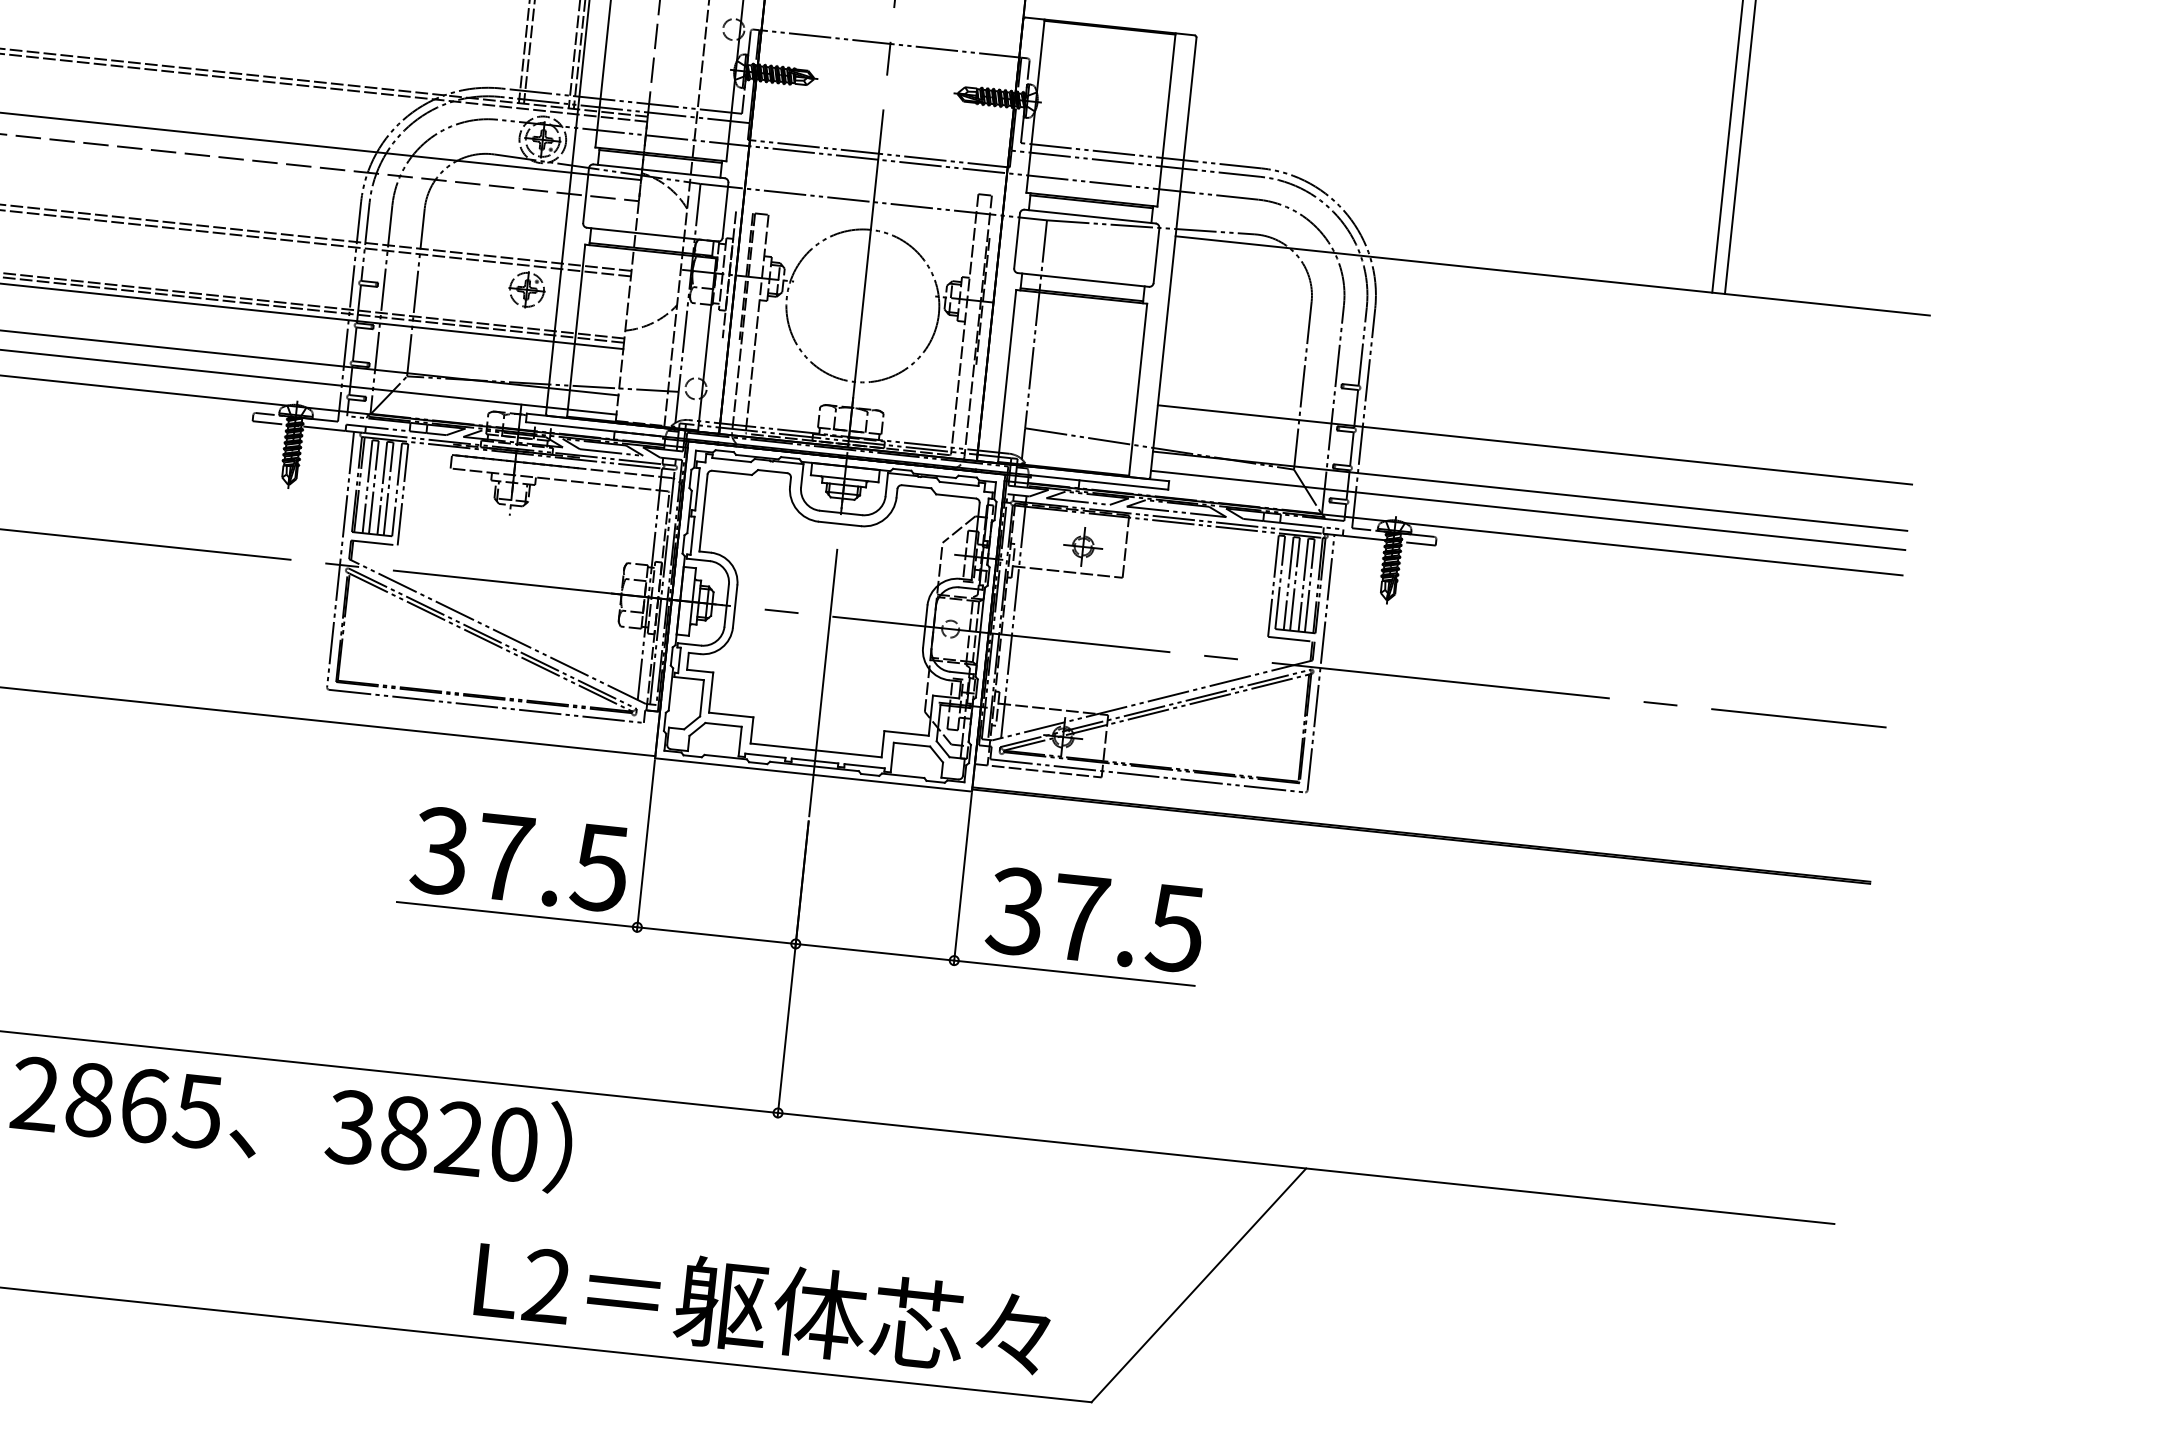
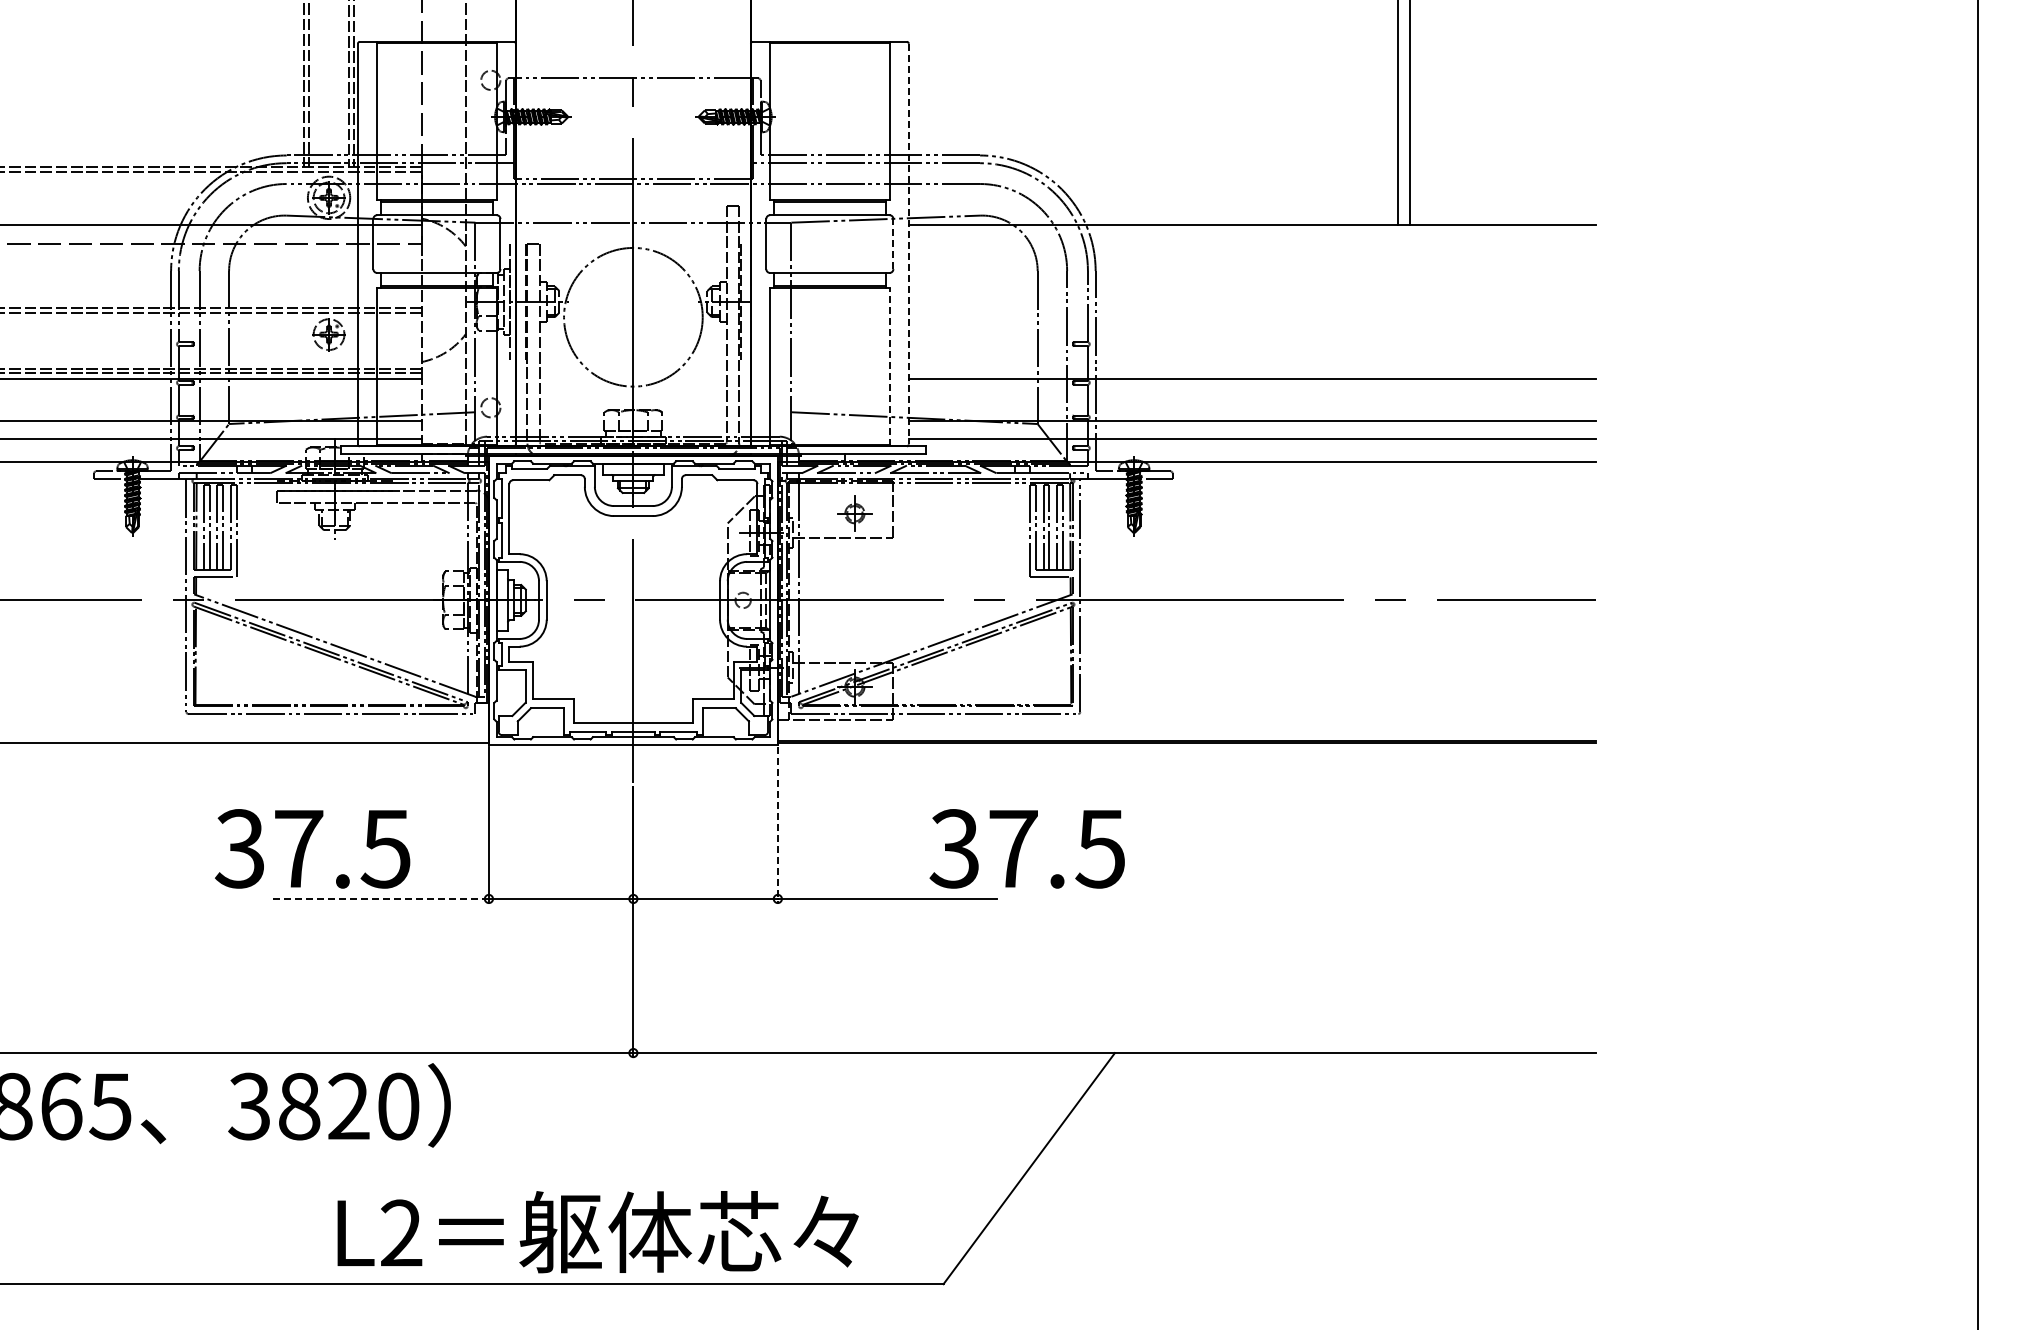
line: (1156, 254) -> (893, 243), solid -> dashed
line: (1173, 257) -> (908, 244), solid -> dashed
line: (1137, 390) -> (889, 367), solid -> dashed
text: (519, 858) -> (312, 848), moved
line: (962, 879) -> (777, 825), solid -> dashed
line: (517, 914) -> (379, 898), solid -> dashed
text: (1094, 919) -> (1026, 848), moved
text: (762, 1308) -> (597, 1232), moved

